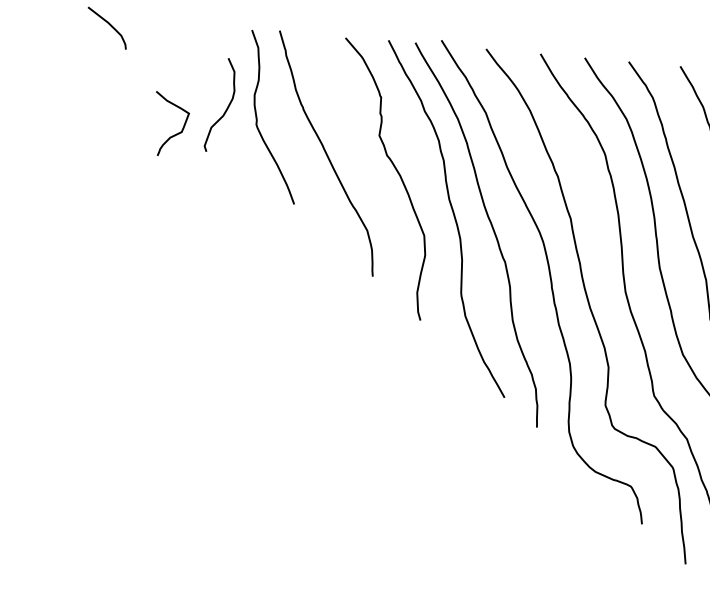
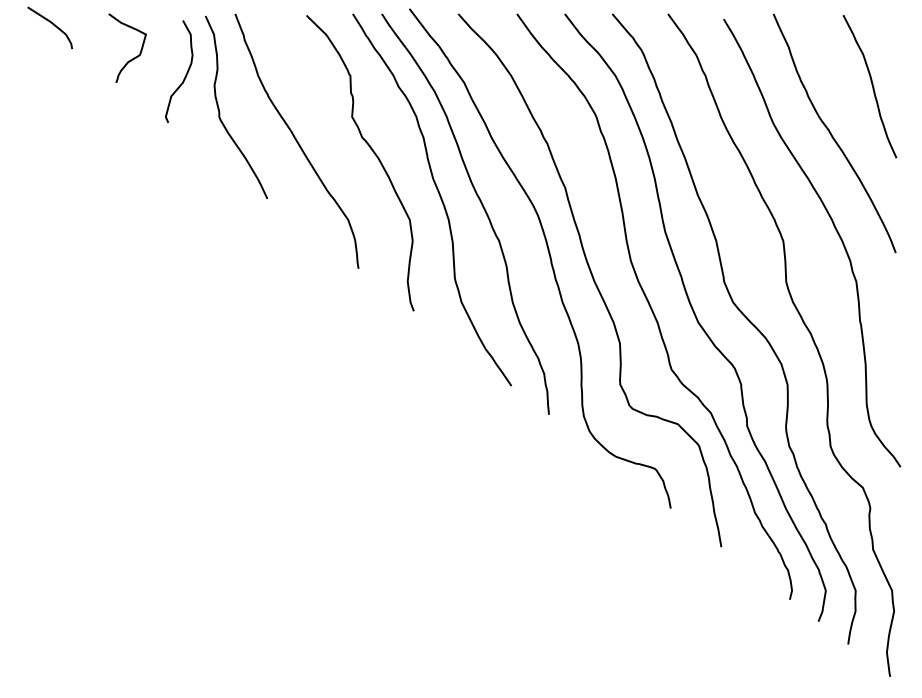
curve: (226, 108) -> (185, 74), moved
curve: (175, 133) -> (133, 57), moved

